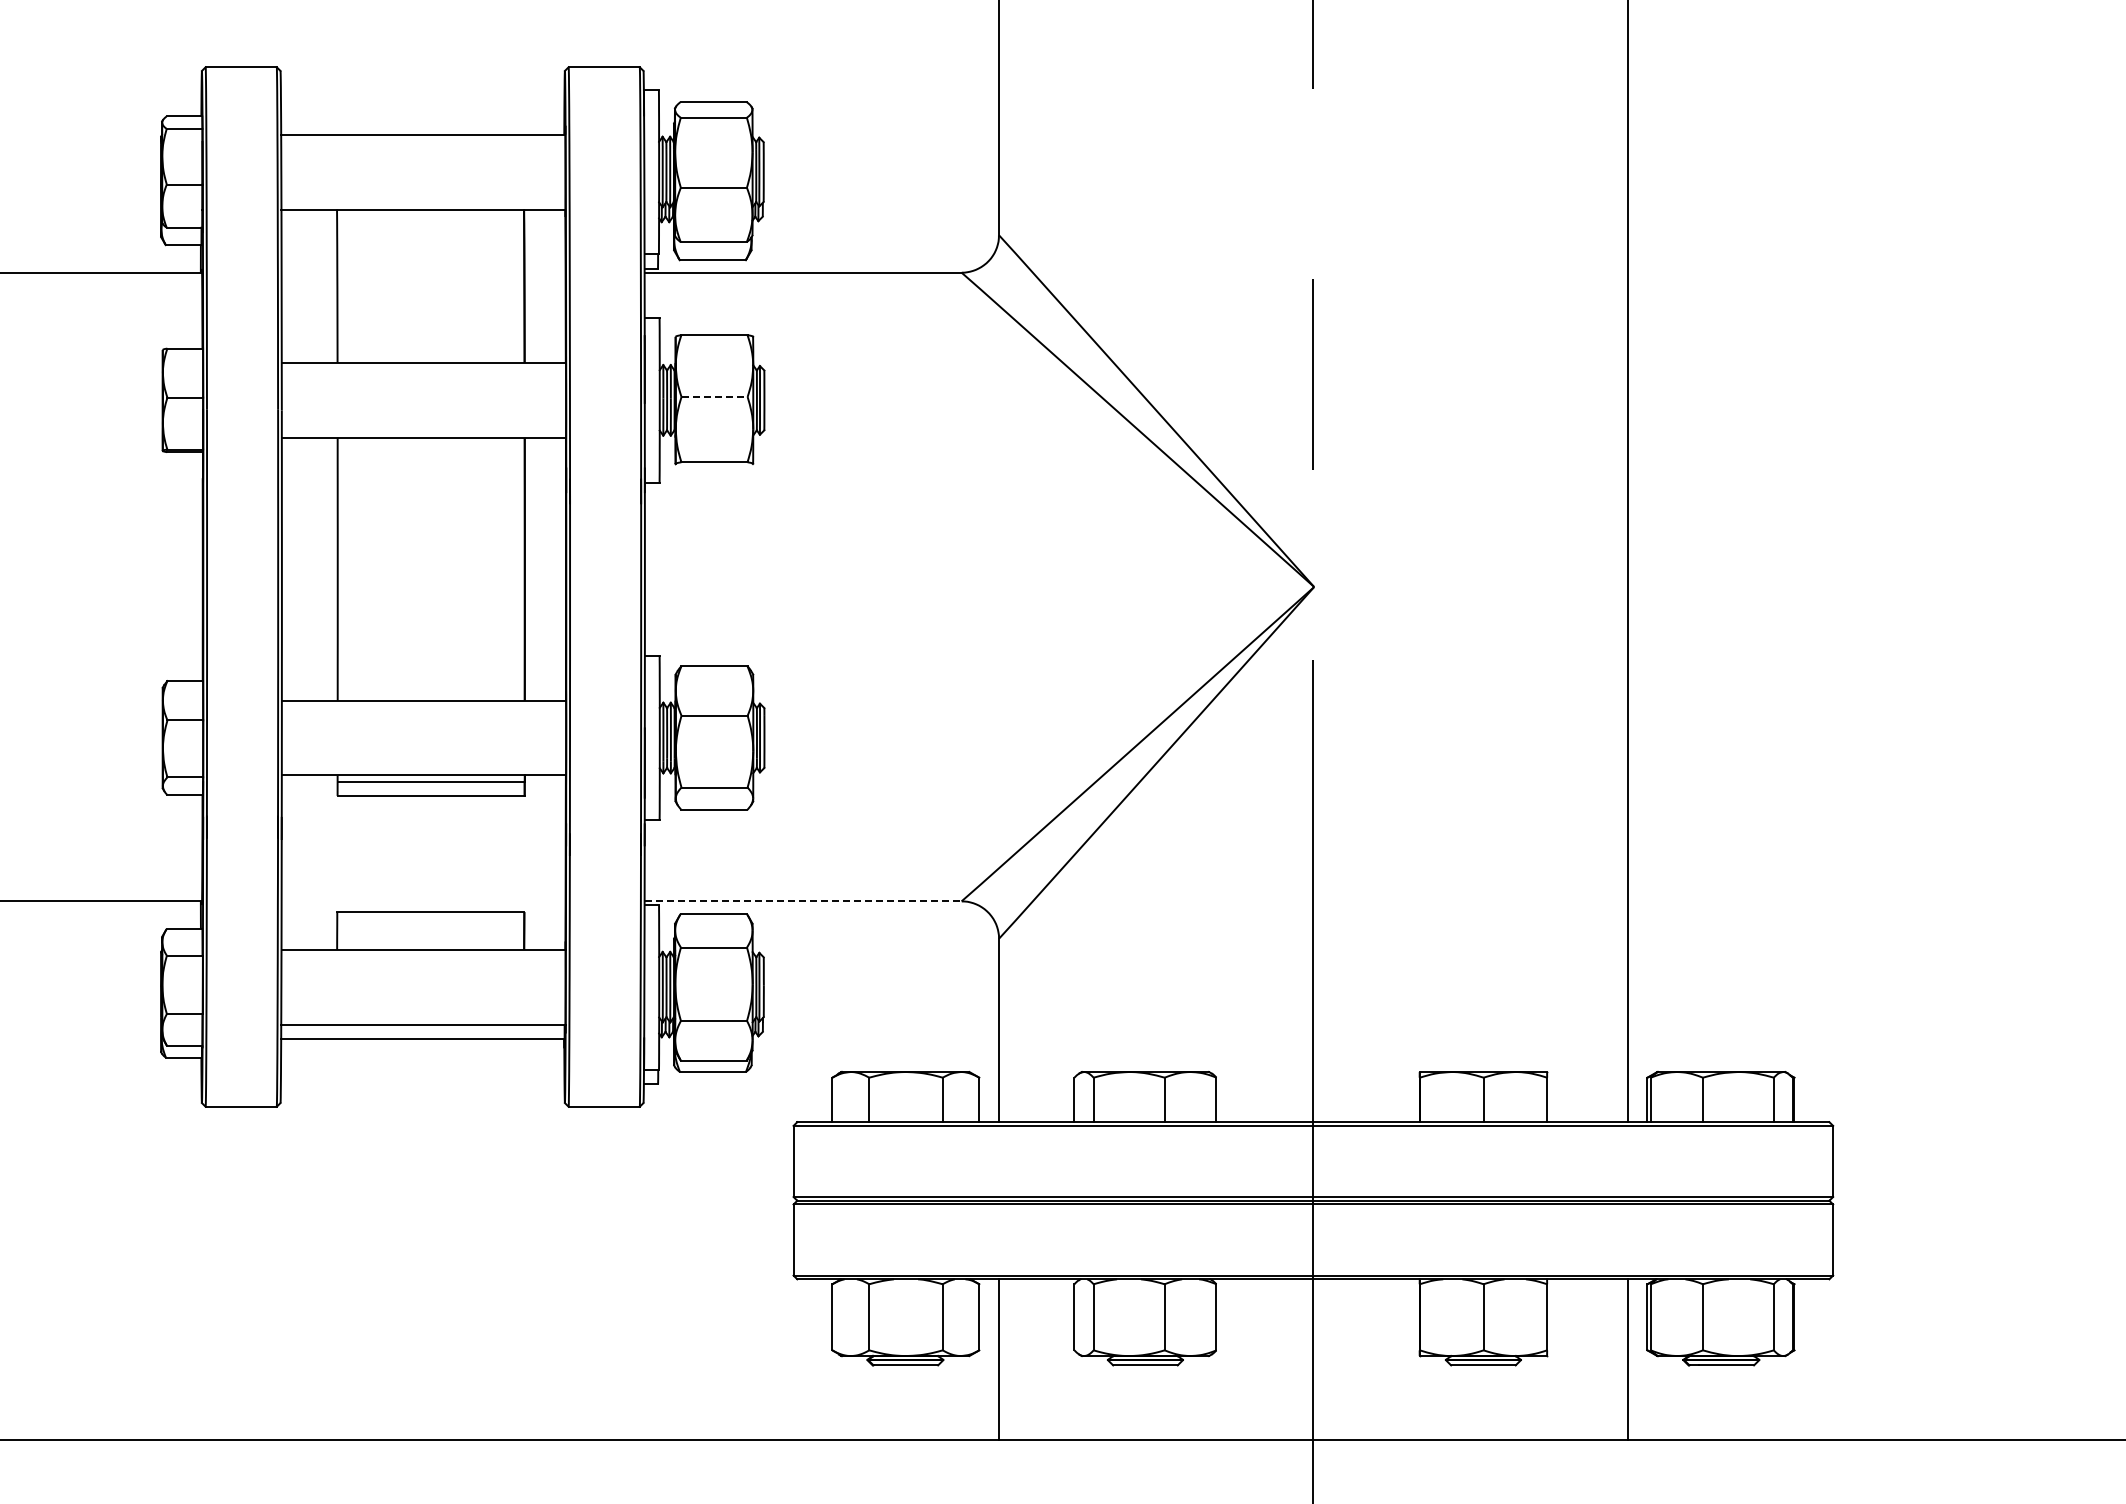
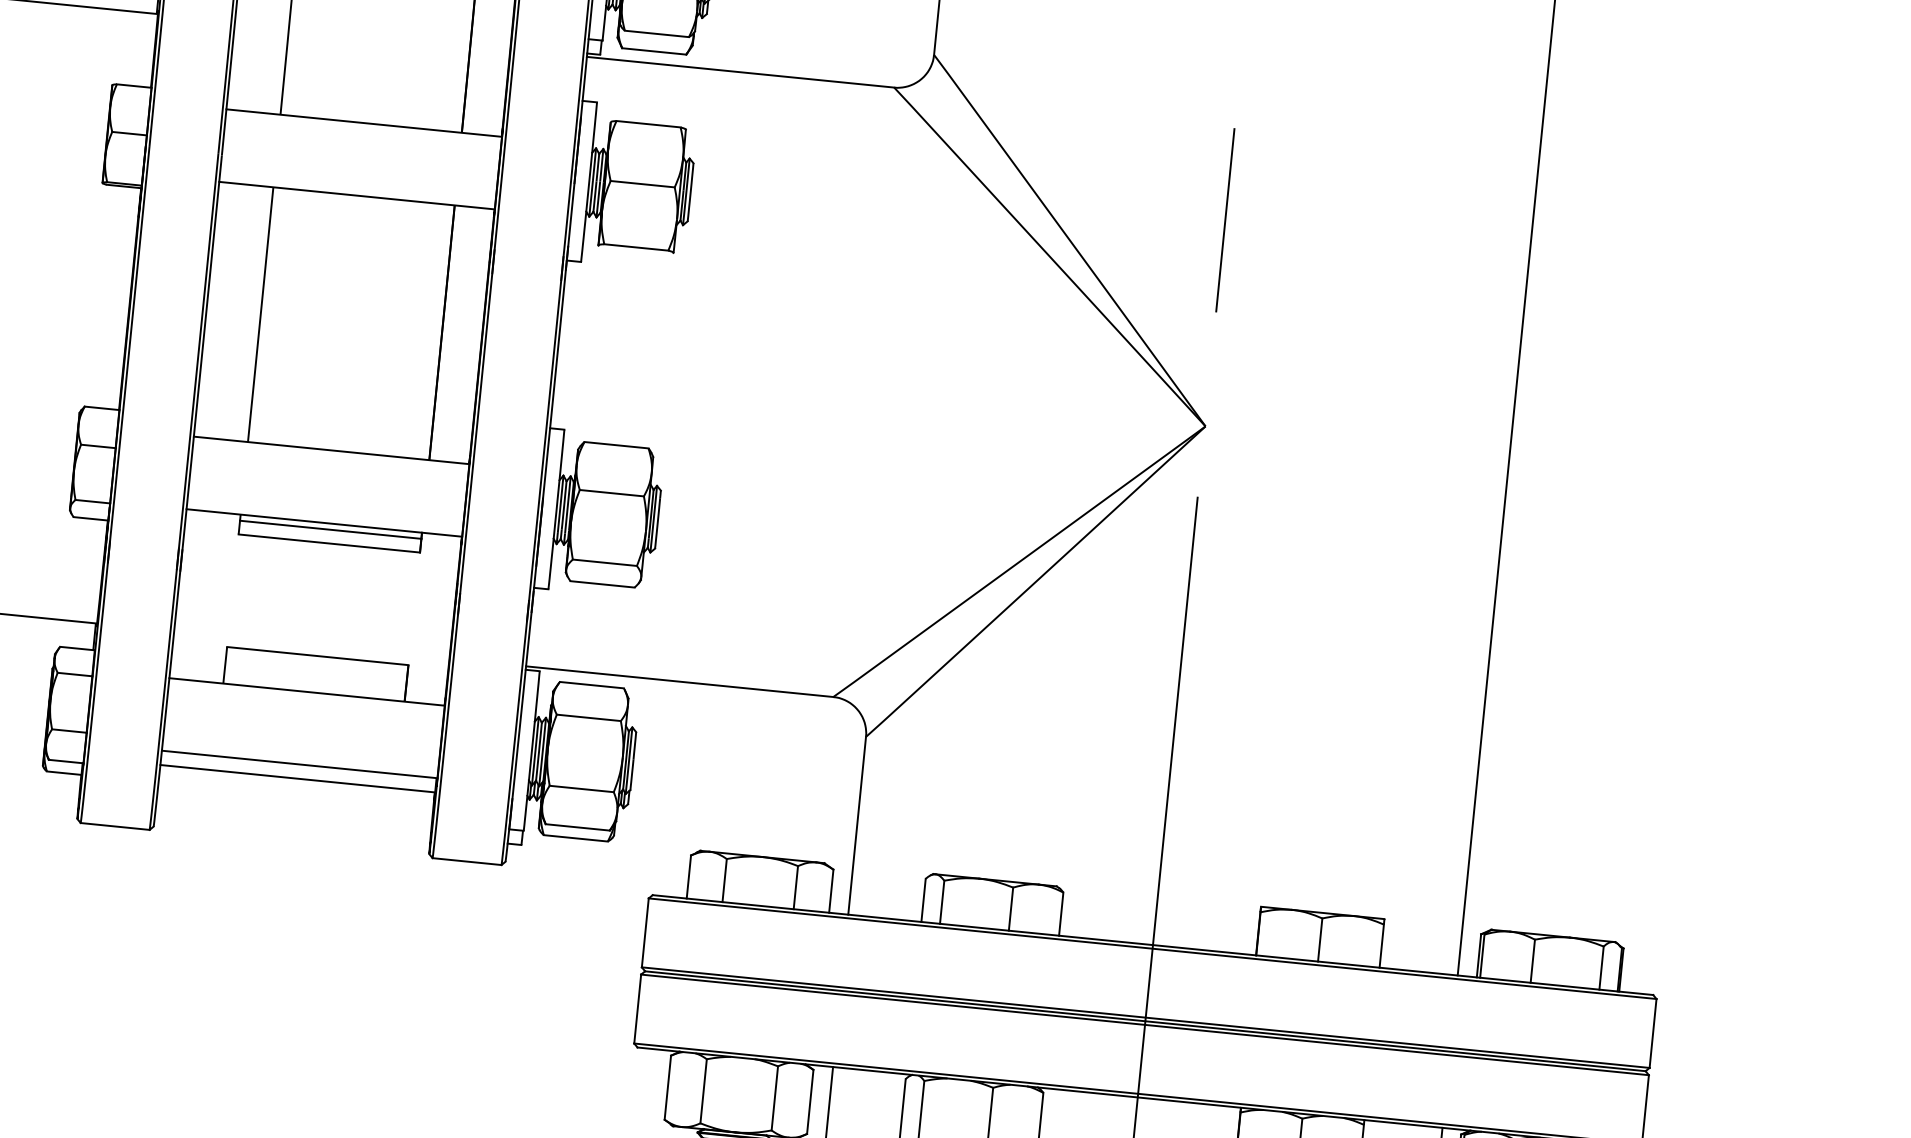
line: (715, 396) -> (643, 183), dashed -> solid
line: (803, 901) -> (680, 681), dashed -> solid

